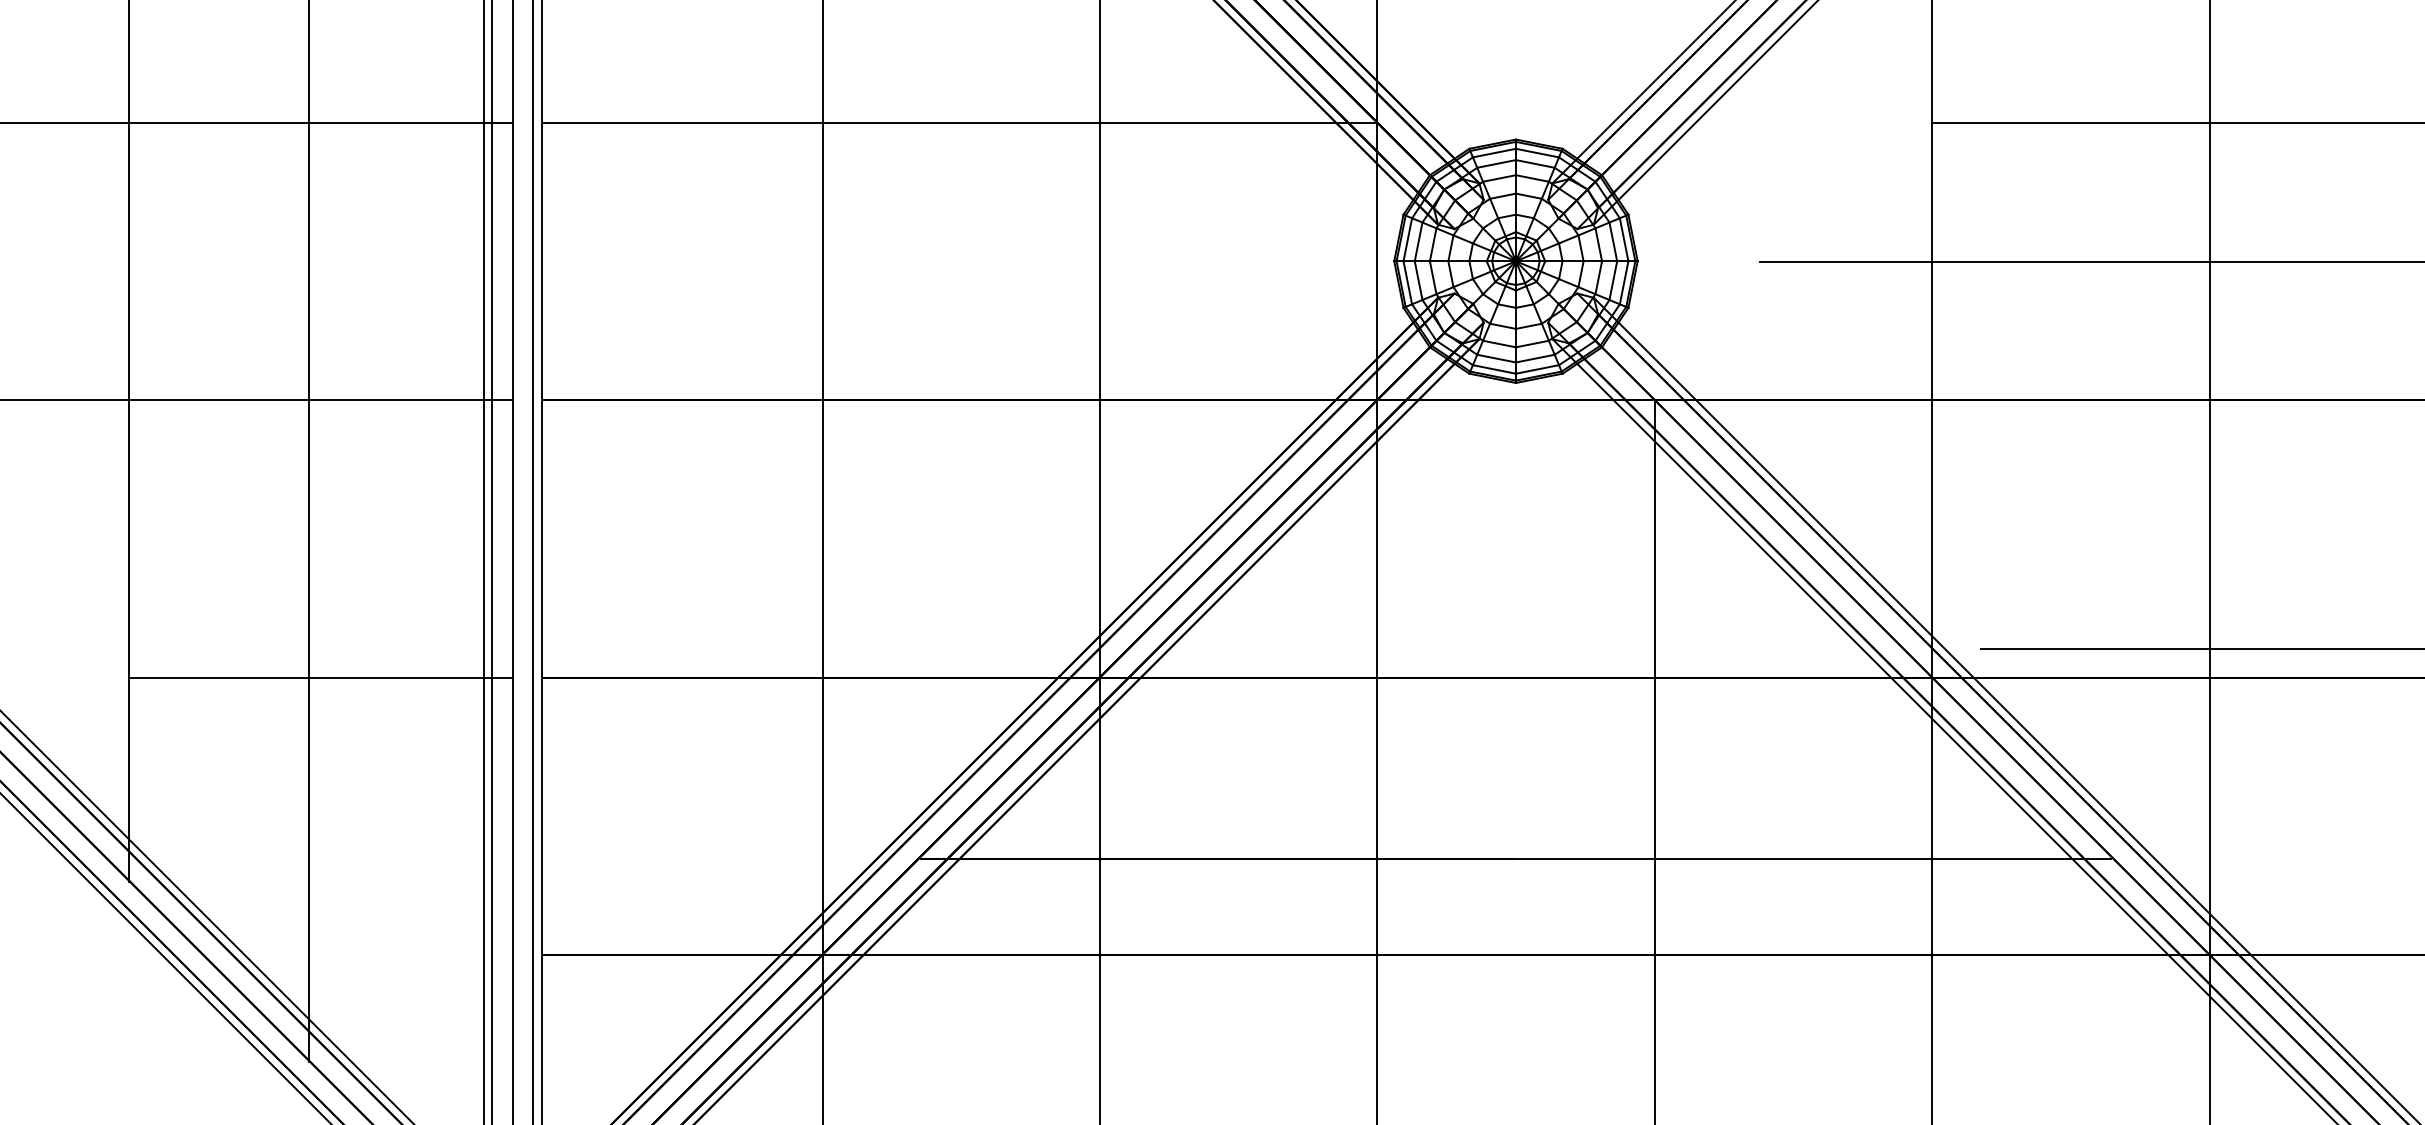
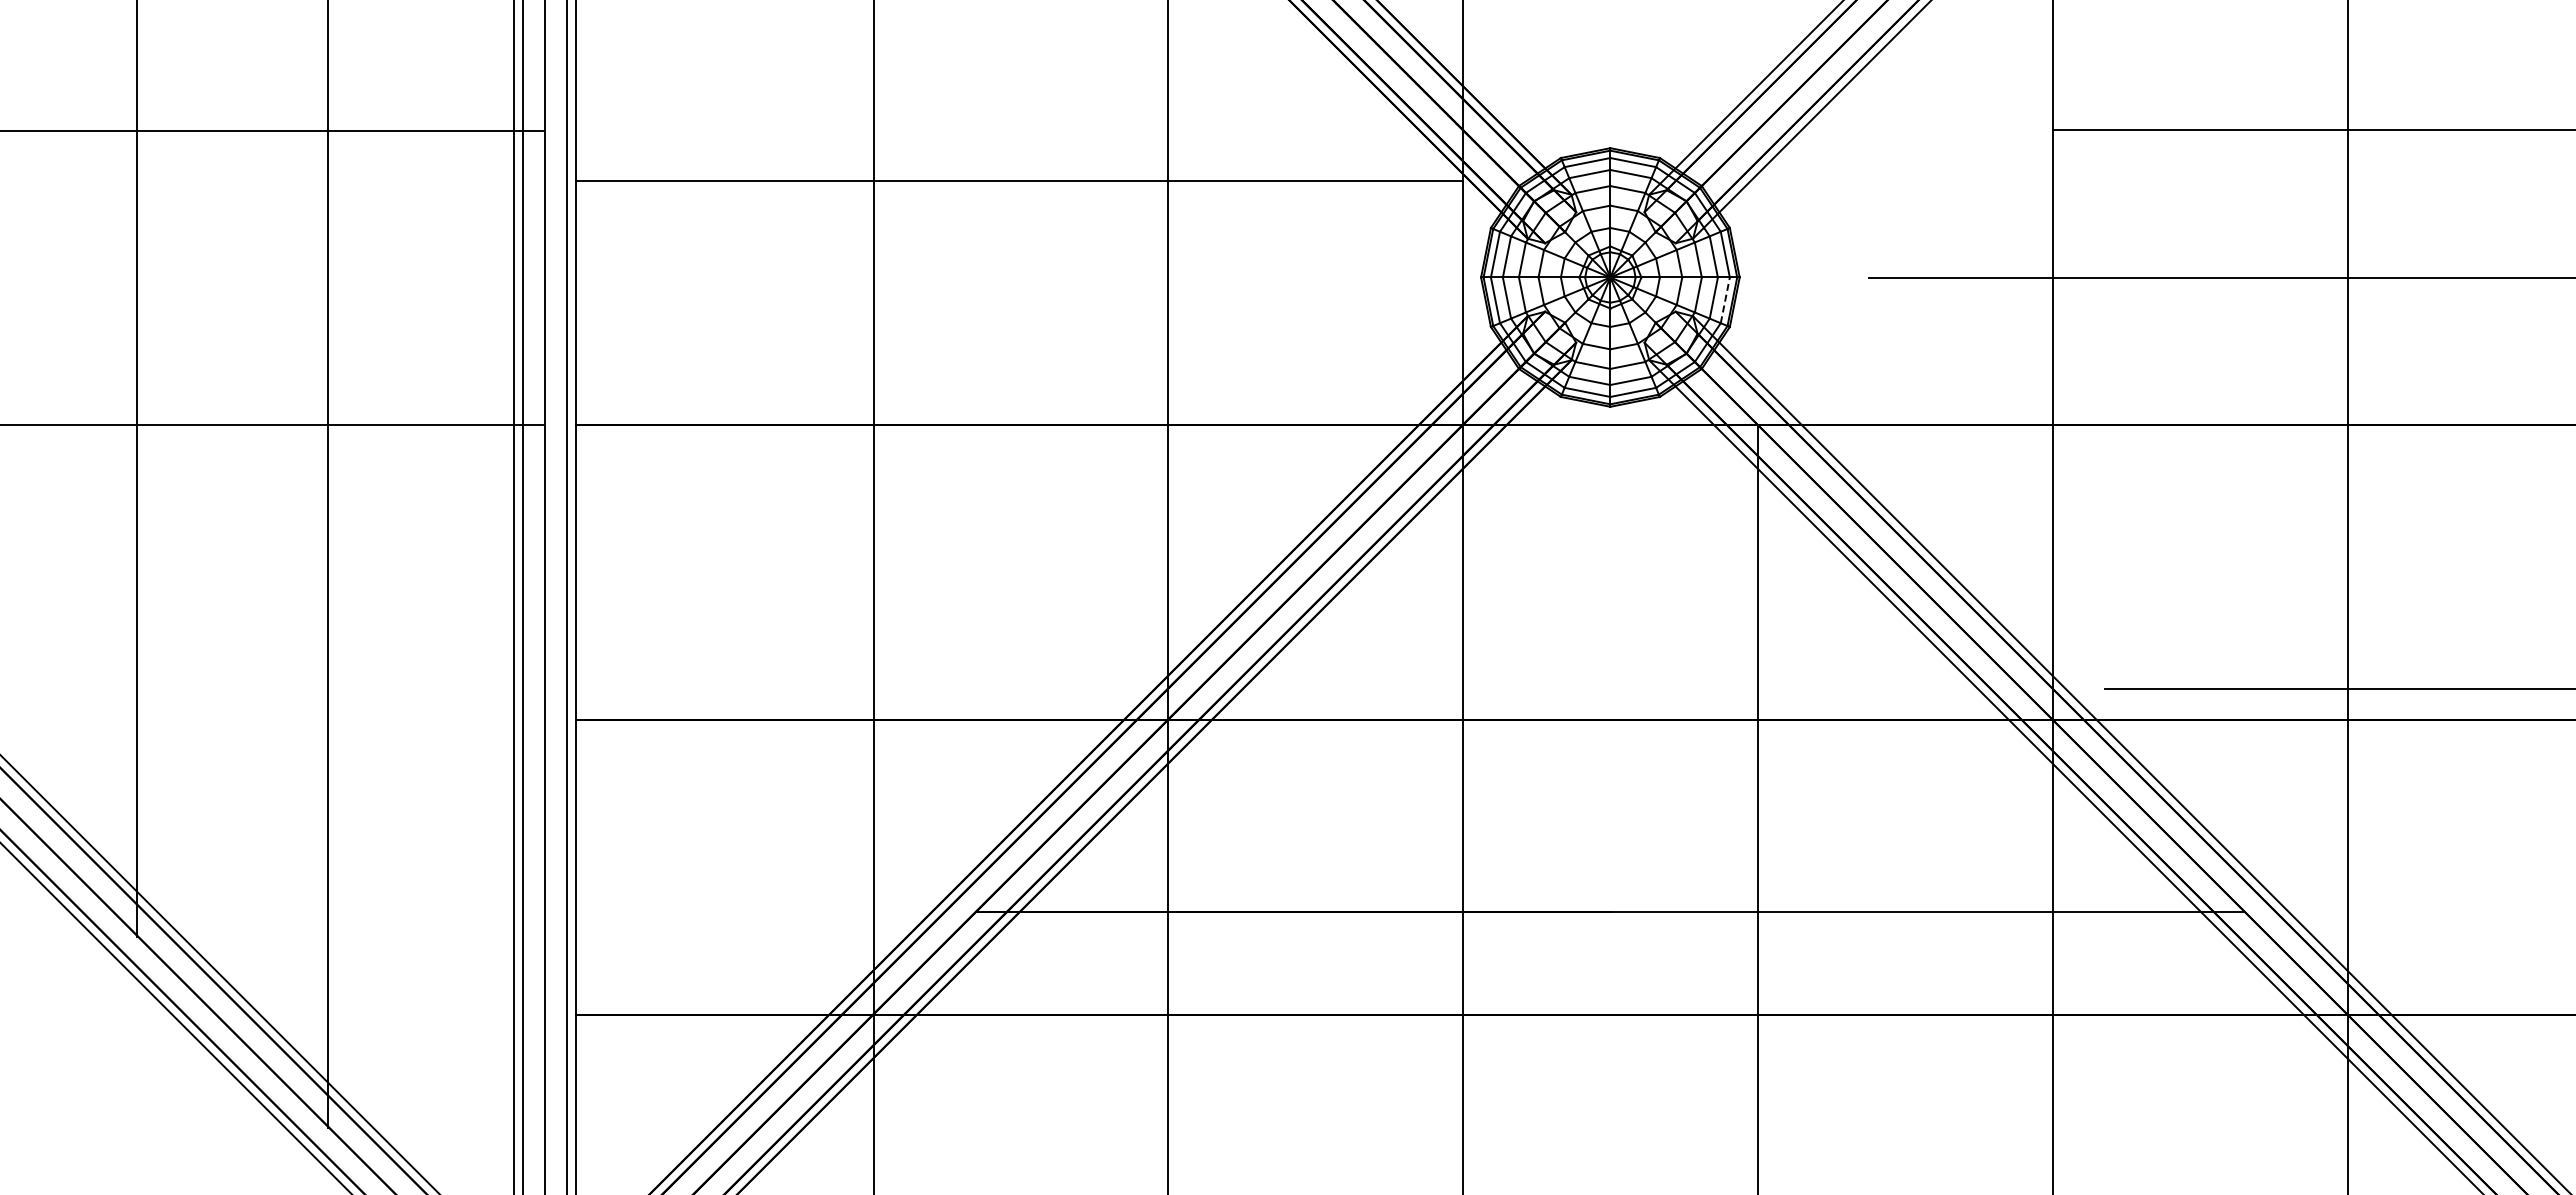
line: (959, 122) -> (1019, 181), moved
line: (1624, 281) -> (1725, 299), solid -> dashed
line: (319, 678) -> (339, 720), removed

